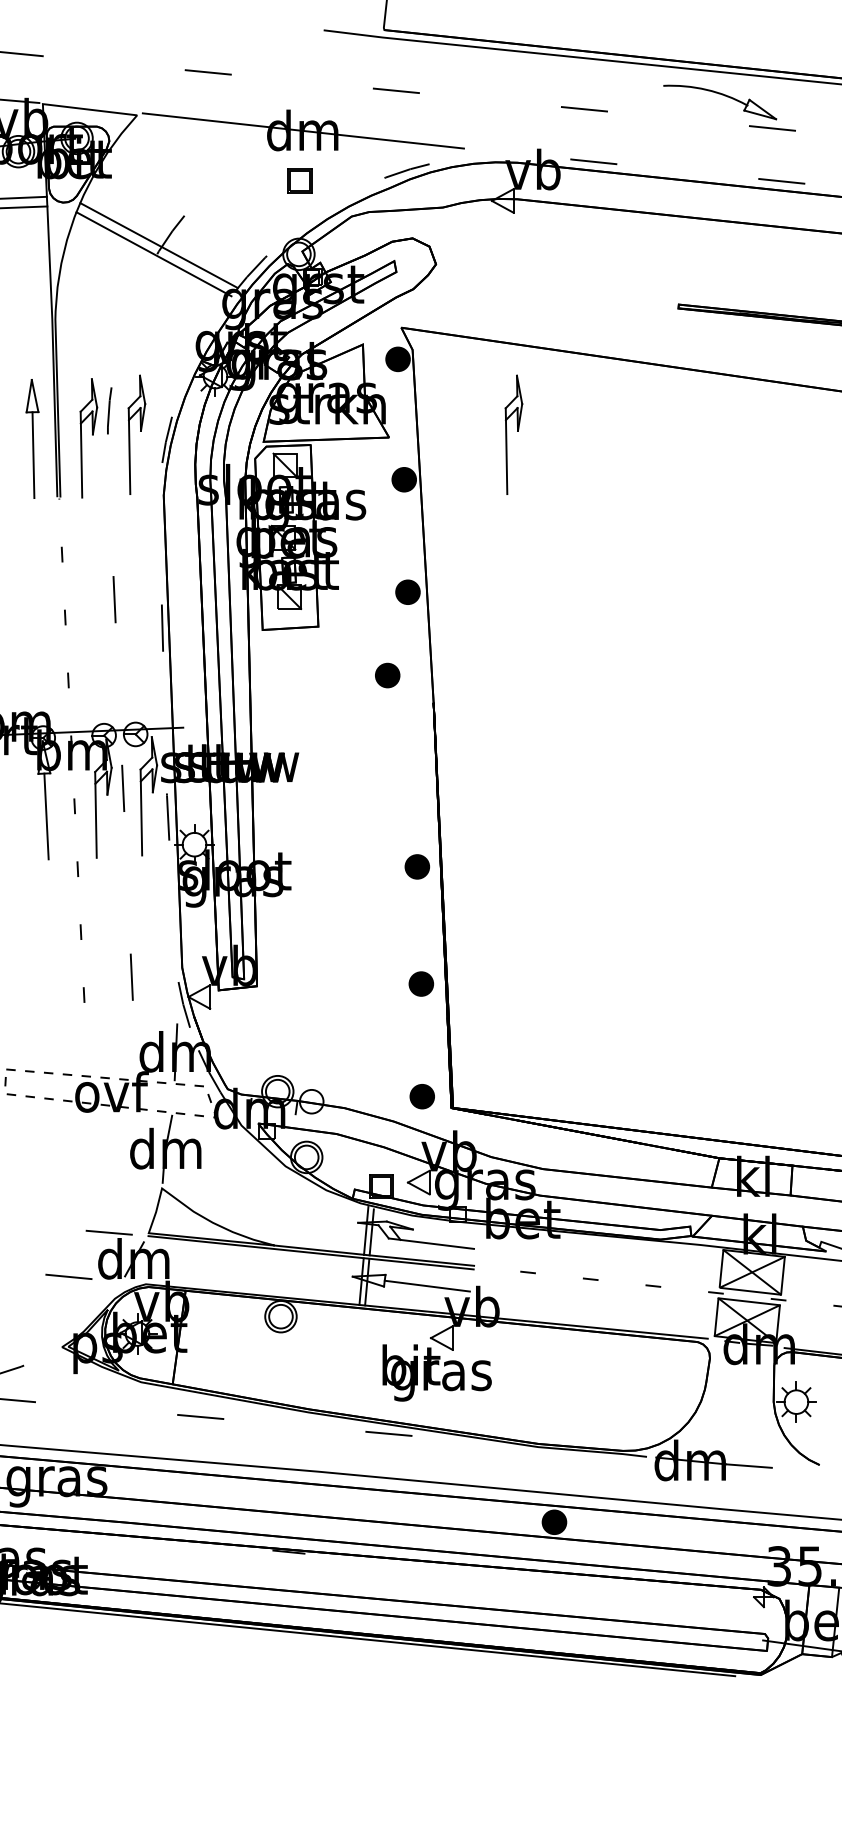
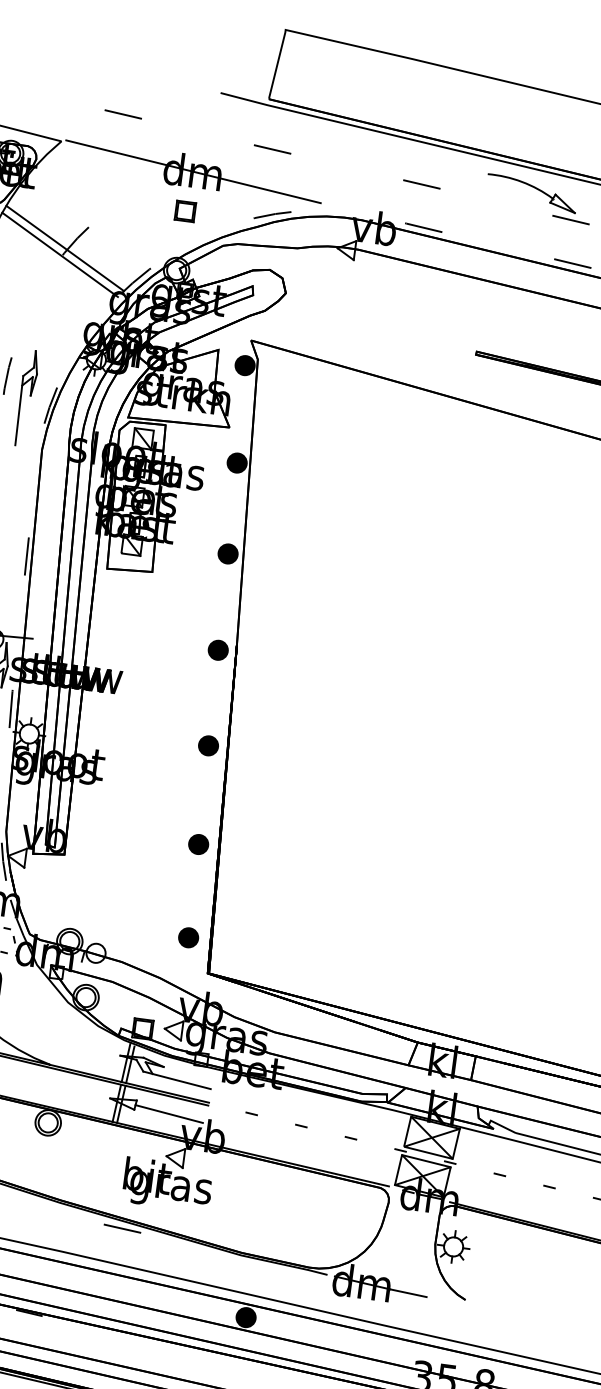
part: (513, 434) -> (329, 438), removed
part: (387, 675) -> (218, 650), moved
part: (417, 866) -> (208, 745), moved
part: (421, 983) -> (198, 844), moved
part: (421, 1096) -> (187, 937), moved

